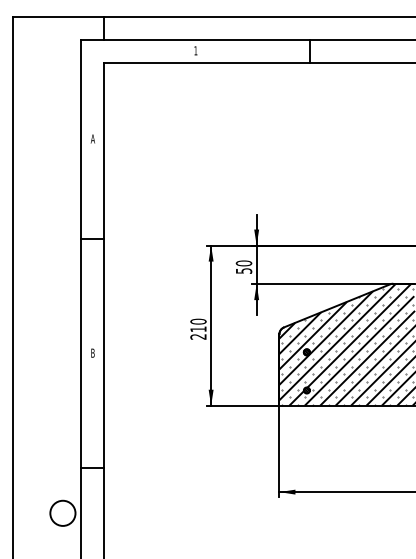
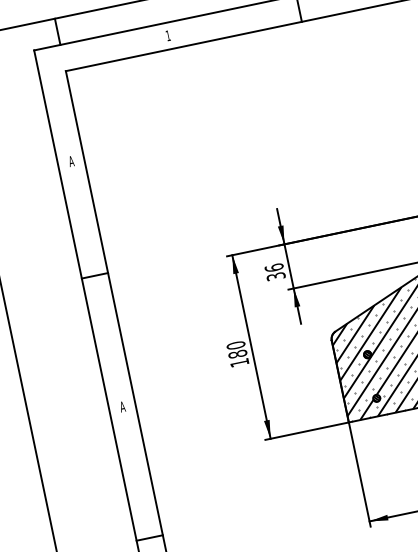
text: (243, 266) -> (274, 271), 50 -> 36
text: (198, 332) -> (238, 357), 210 -> 180
text: (92, 352) -> (121, 406), B -> A

